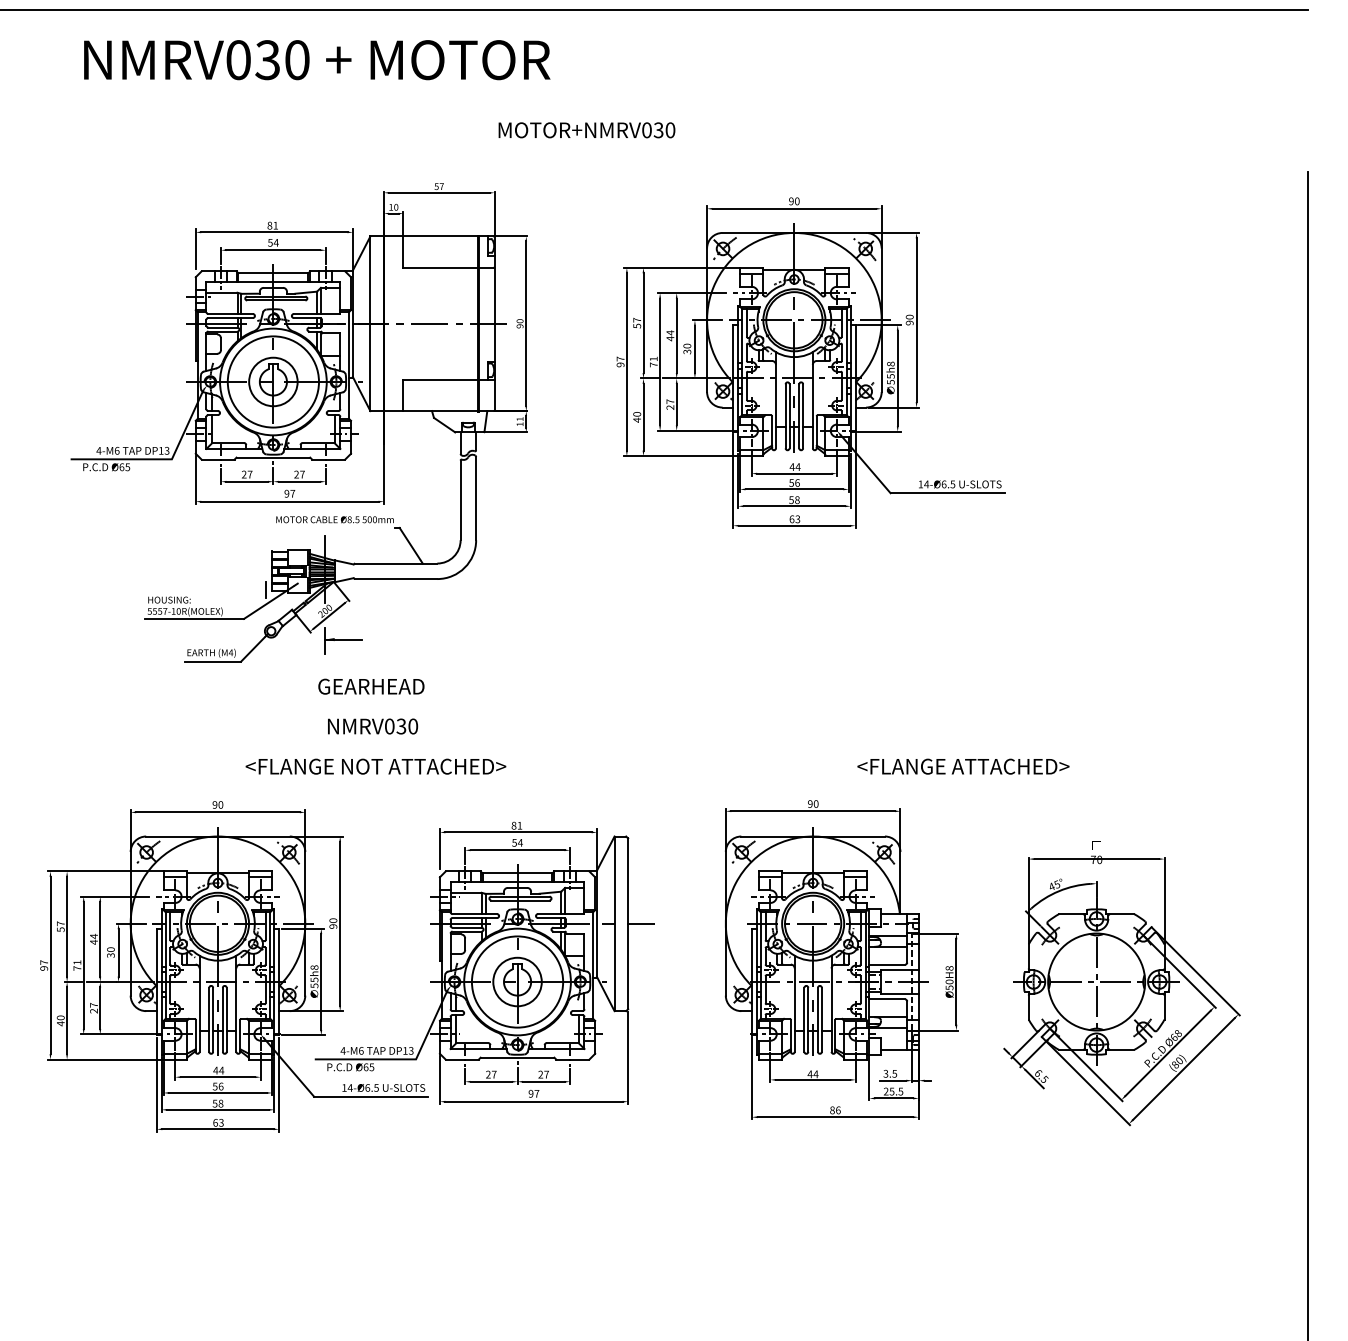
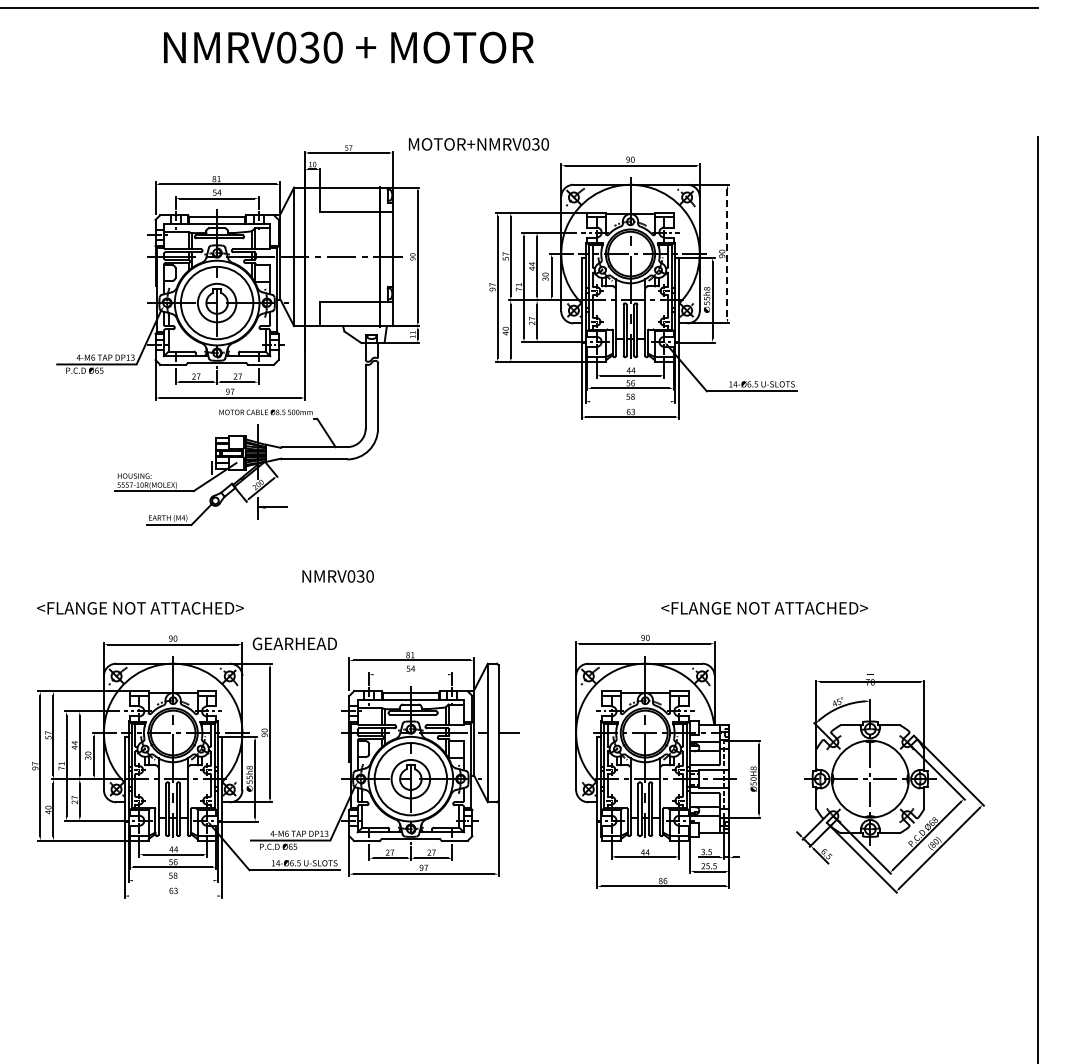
text: (316, 59) -> (348, 47), moved
text: (586, 130) -> (478, 144), moved
line: (916, 320) -> (727, 254), solid -> dashed
line: (794, 506) -> (630, 401), removed
text: (370, 686) -> (294, 643), moved
text: (372, 726) -> (337, 576), moved
text: (375, 766) -> (140, 608), moved
text: (963, 766) -> (764, 608), <FLANGE ATTACHED> -> <FLANGE NOT ATTACHED>
line: (517, 850) -> (410, 674), removed
line: (217, 1109) -> (172, 880), removed
line: (217, 1129) -> (172, 896), removed

